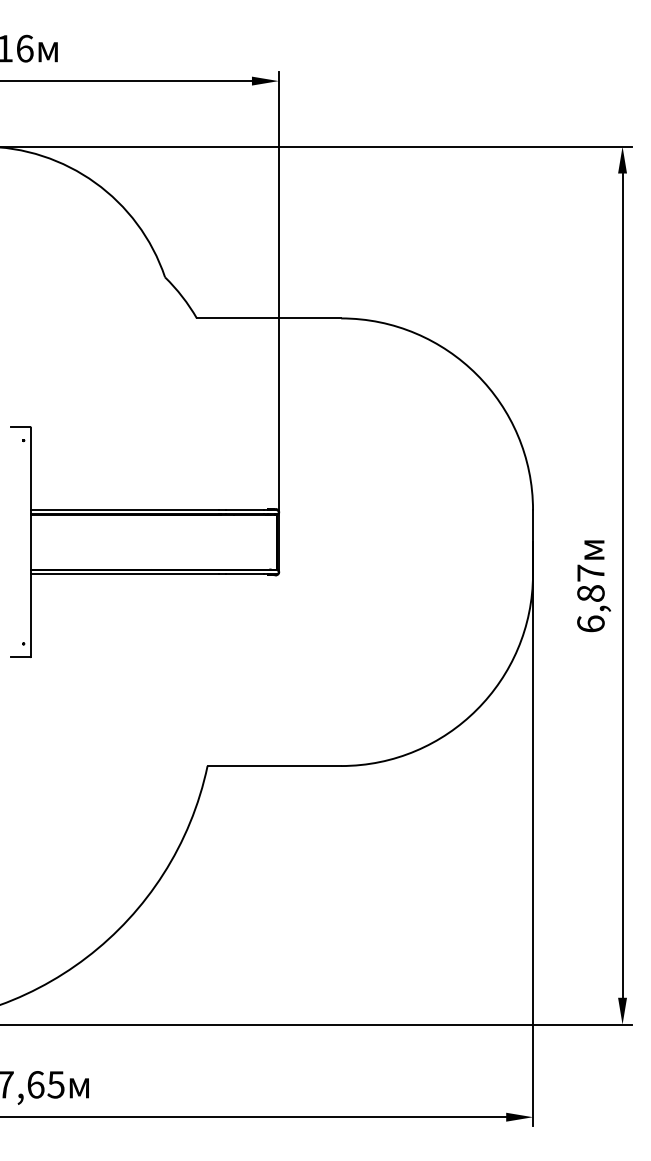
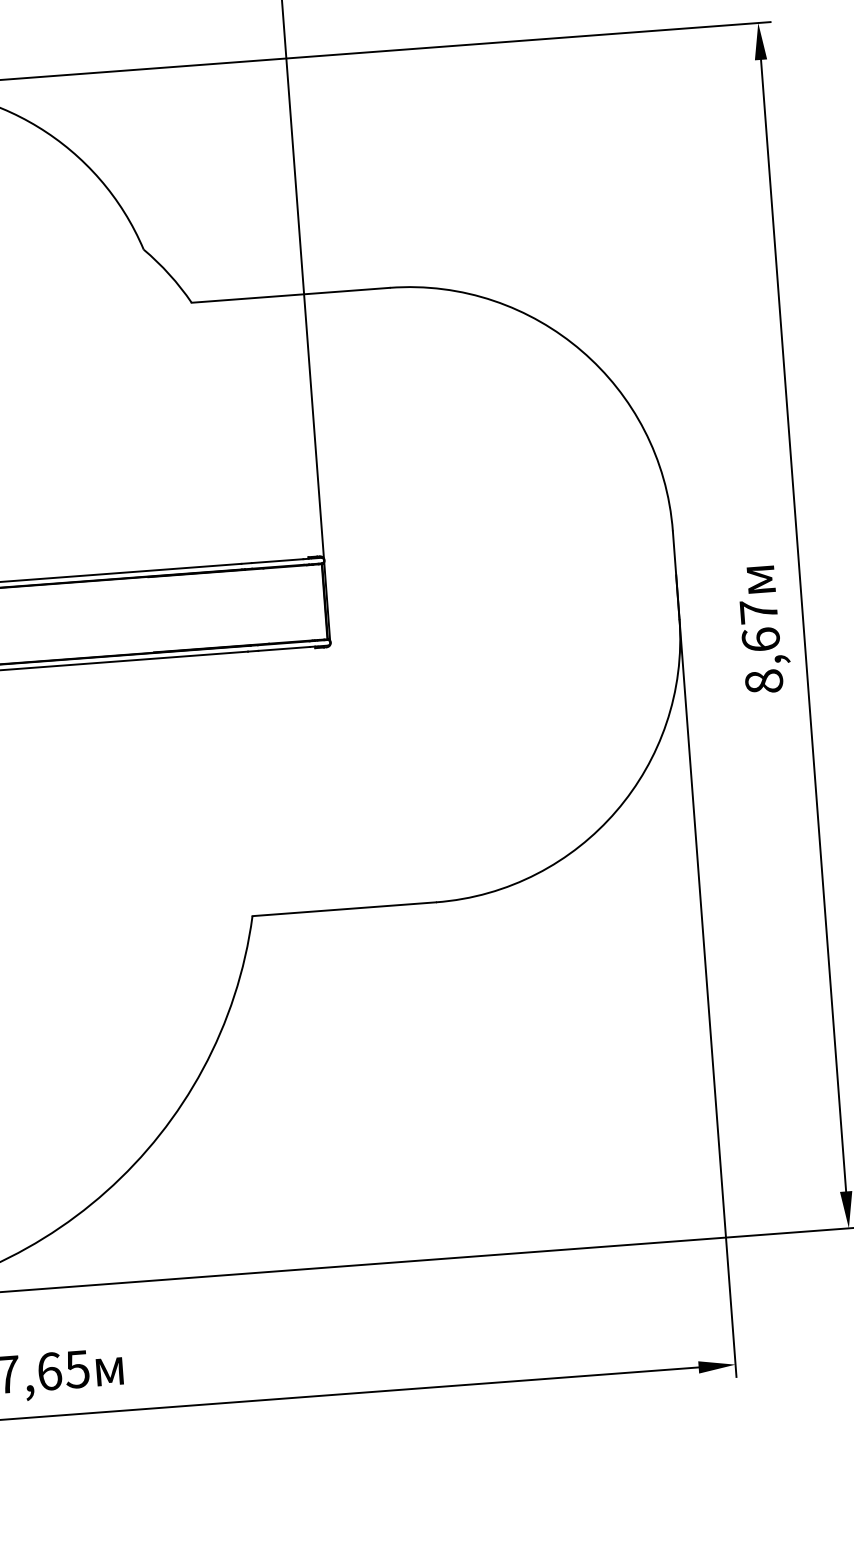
text: (590, 608) -> (761, 660), 6,87 -> 8,67

